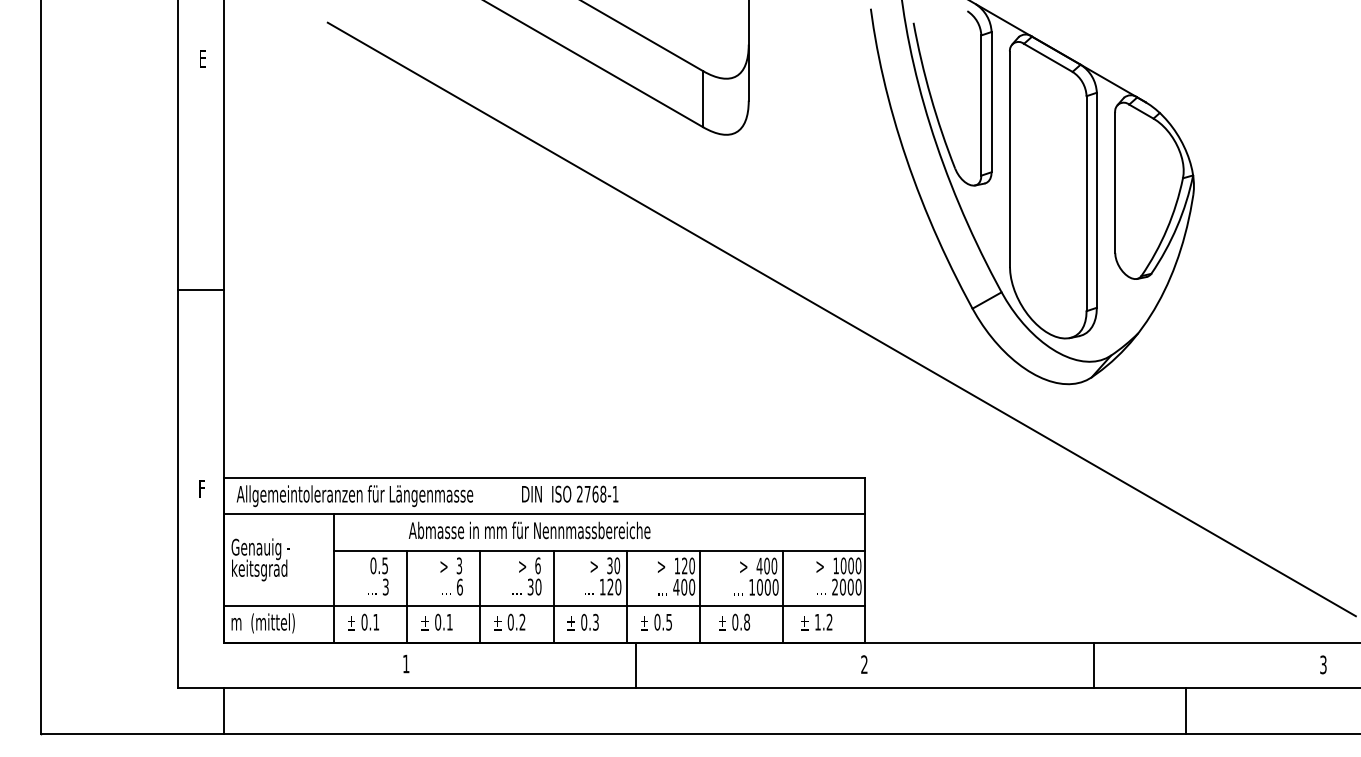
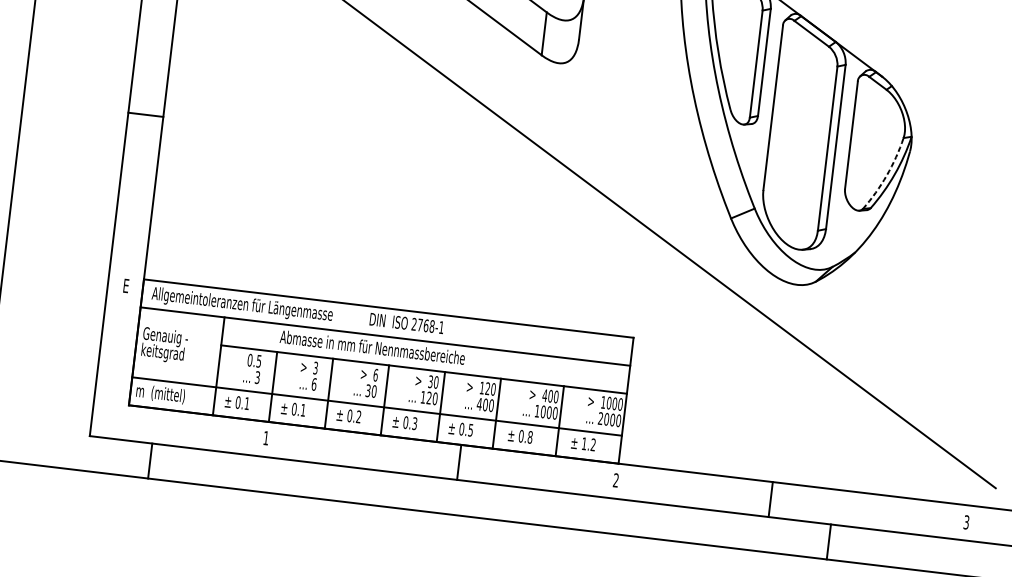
arc: (1167, 229) -> (887, 175), solid -> dashed
line: (201, 289) -> (146, 114), moved
text: (202, 489) -> (126, 286), F -> E
line: (636, 665) -> (459, 462), moved
line: (1094, 665) -> (771, 499), moved
line: (224, 711) -> (150, 461), moved
line: (1185, 711) -> (828, 542), moved

